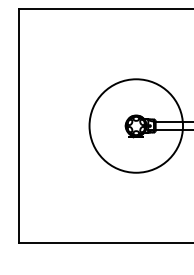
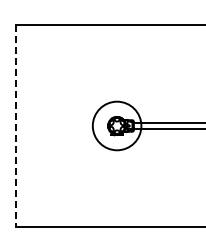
circle: (135, 125) -> (116, 125), size x0.6
line: (19, 126) -> (15, 126), solid -> dashed

